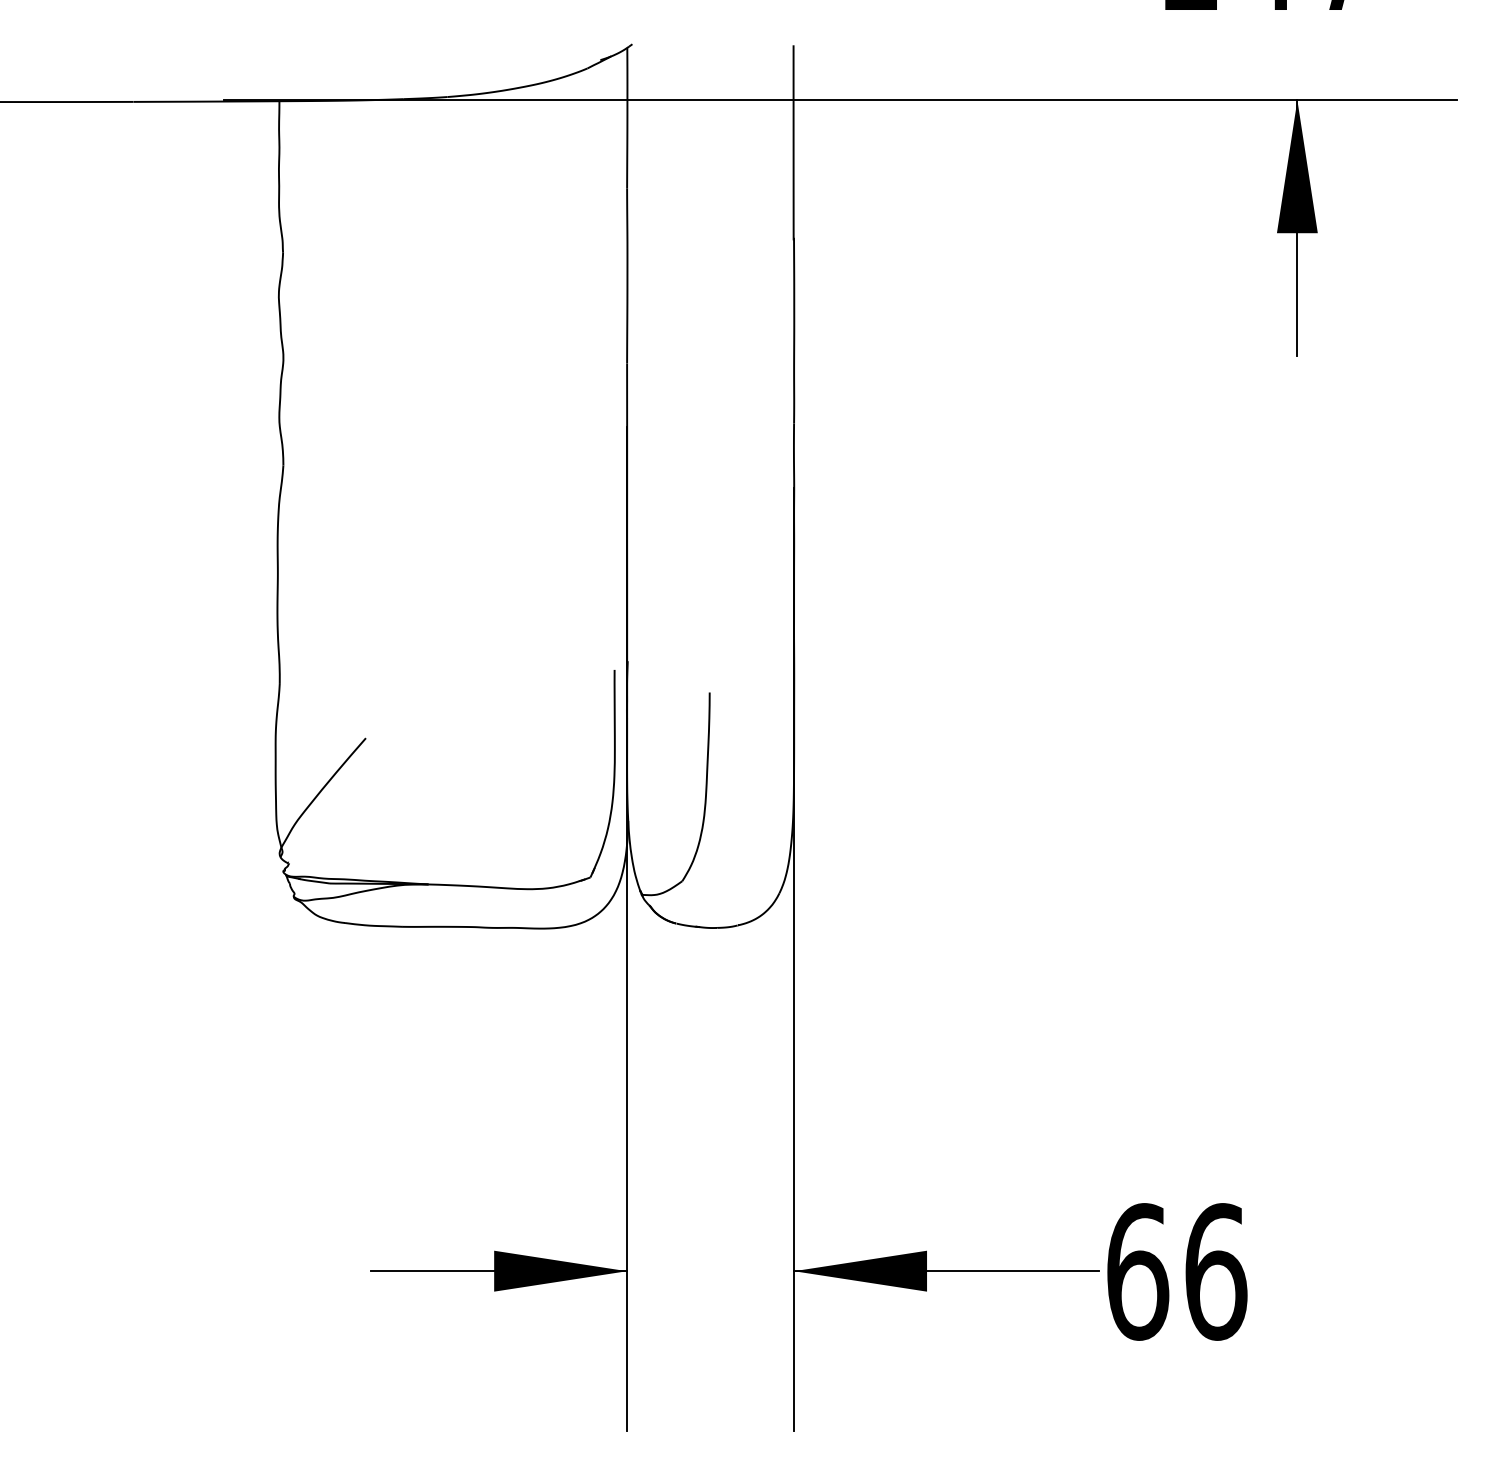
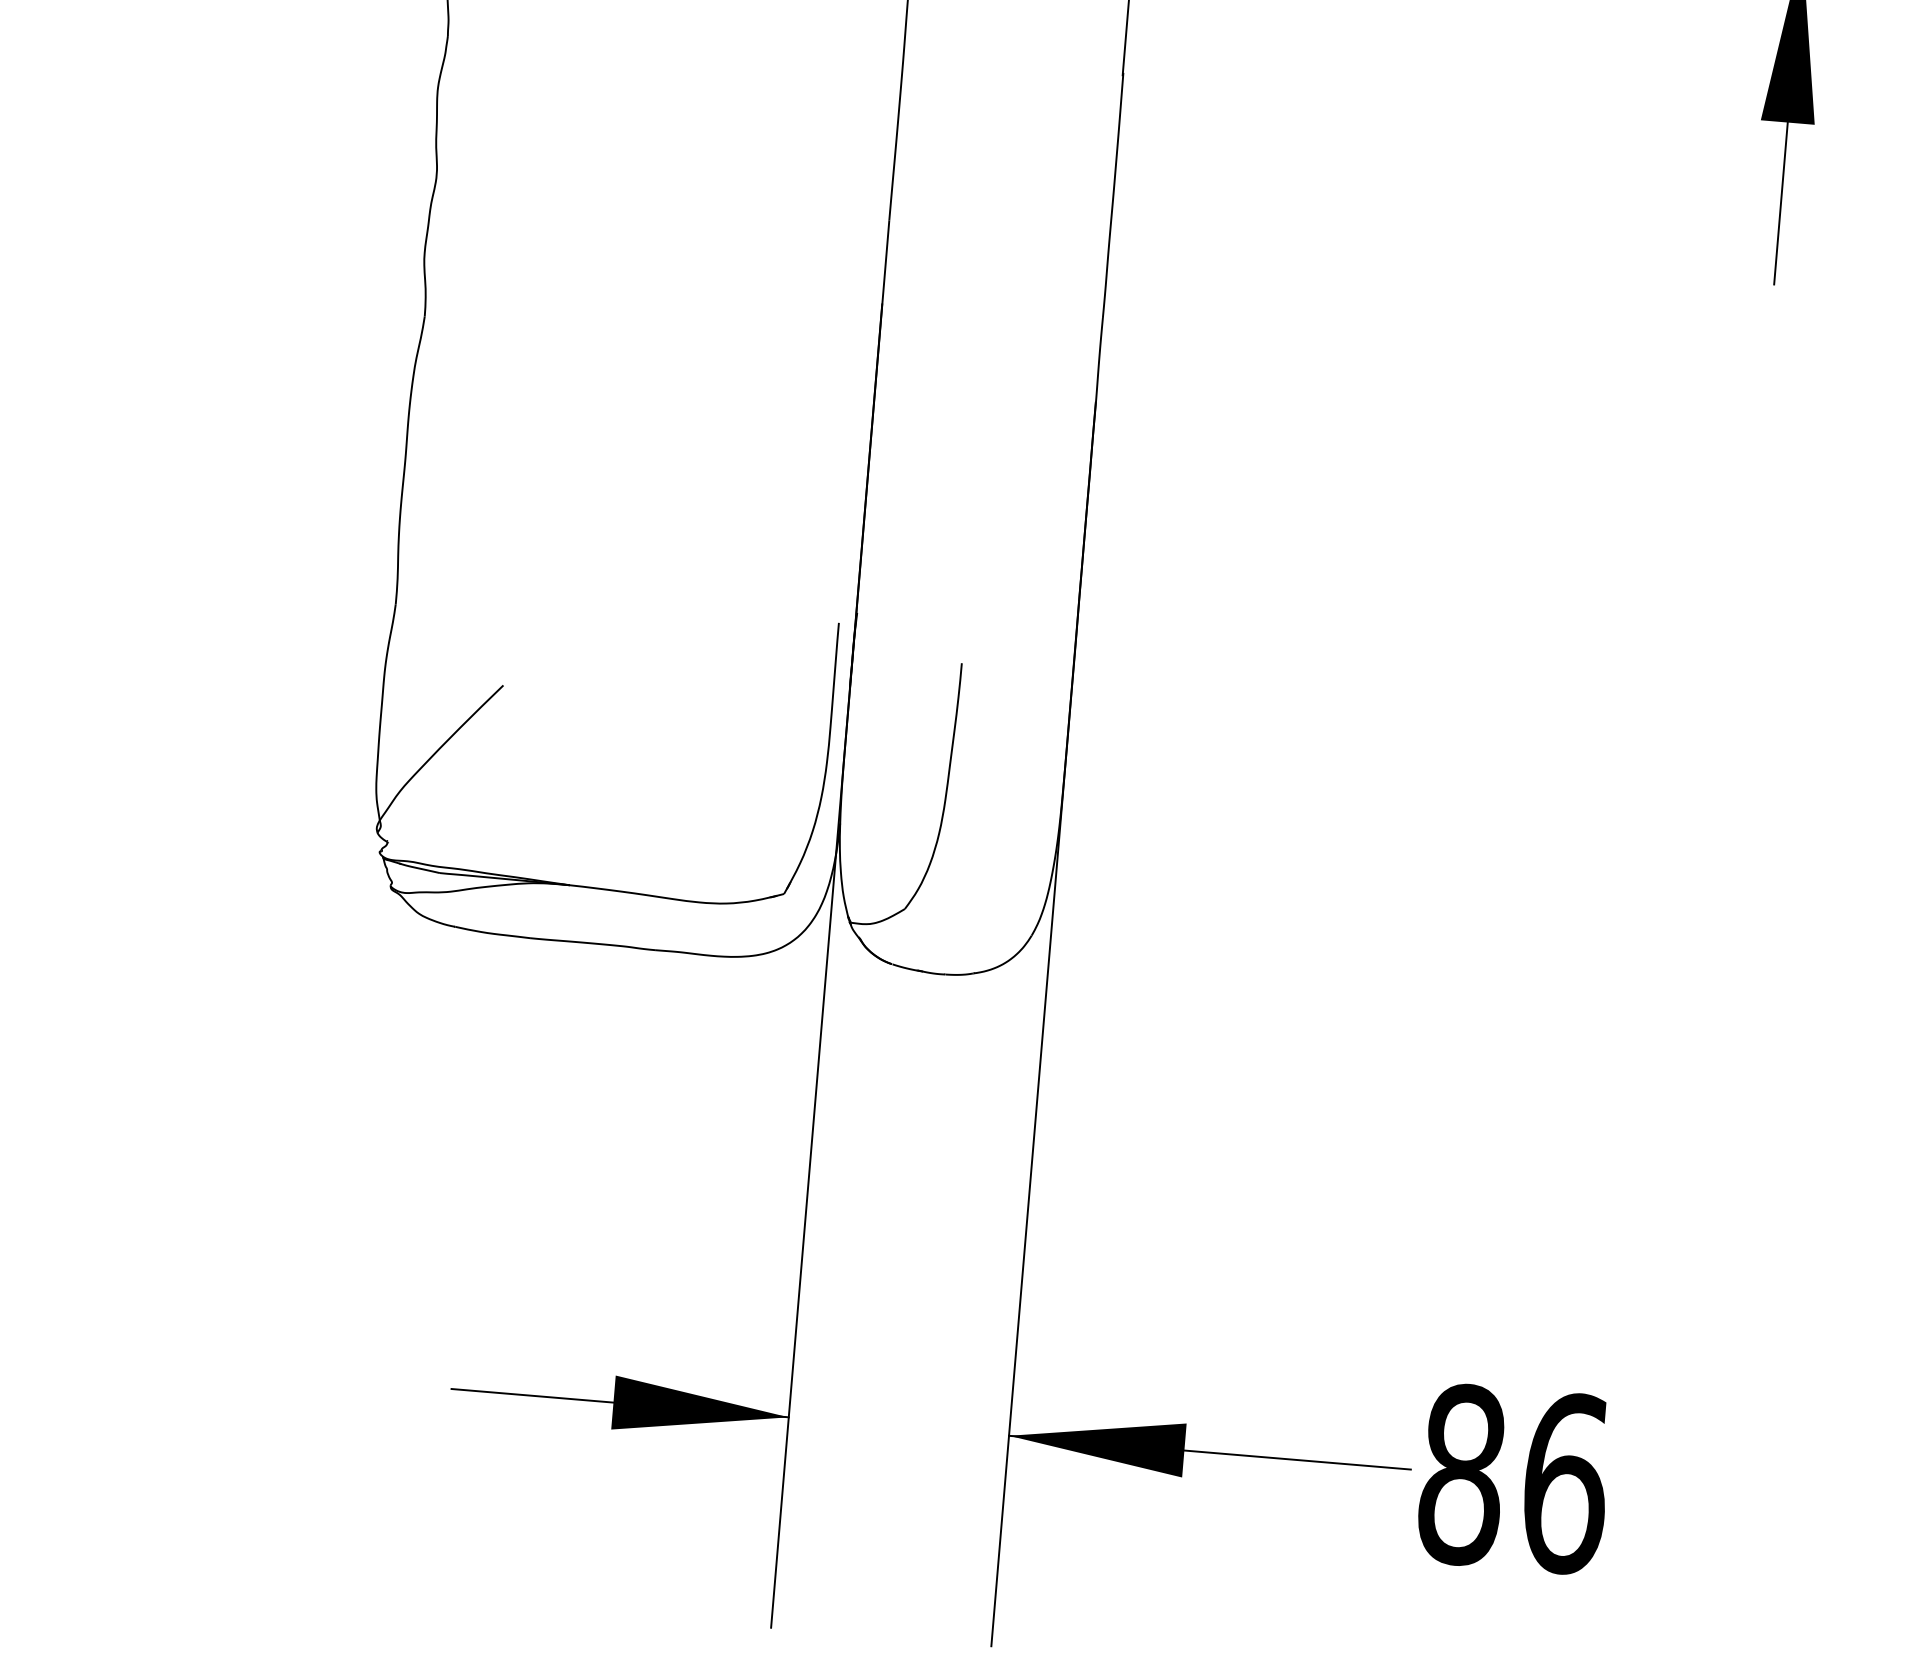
text: (1138, 1271) -> (1463, 1474), 66 -> 86

